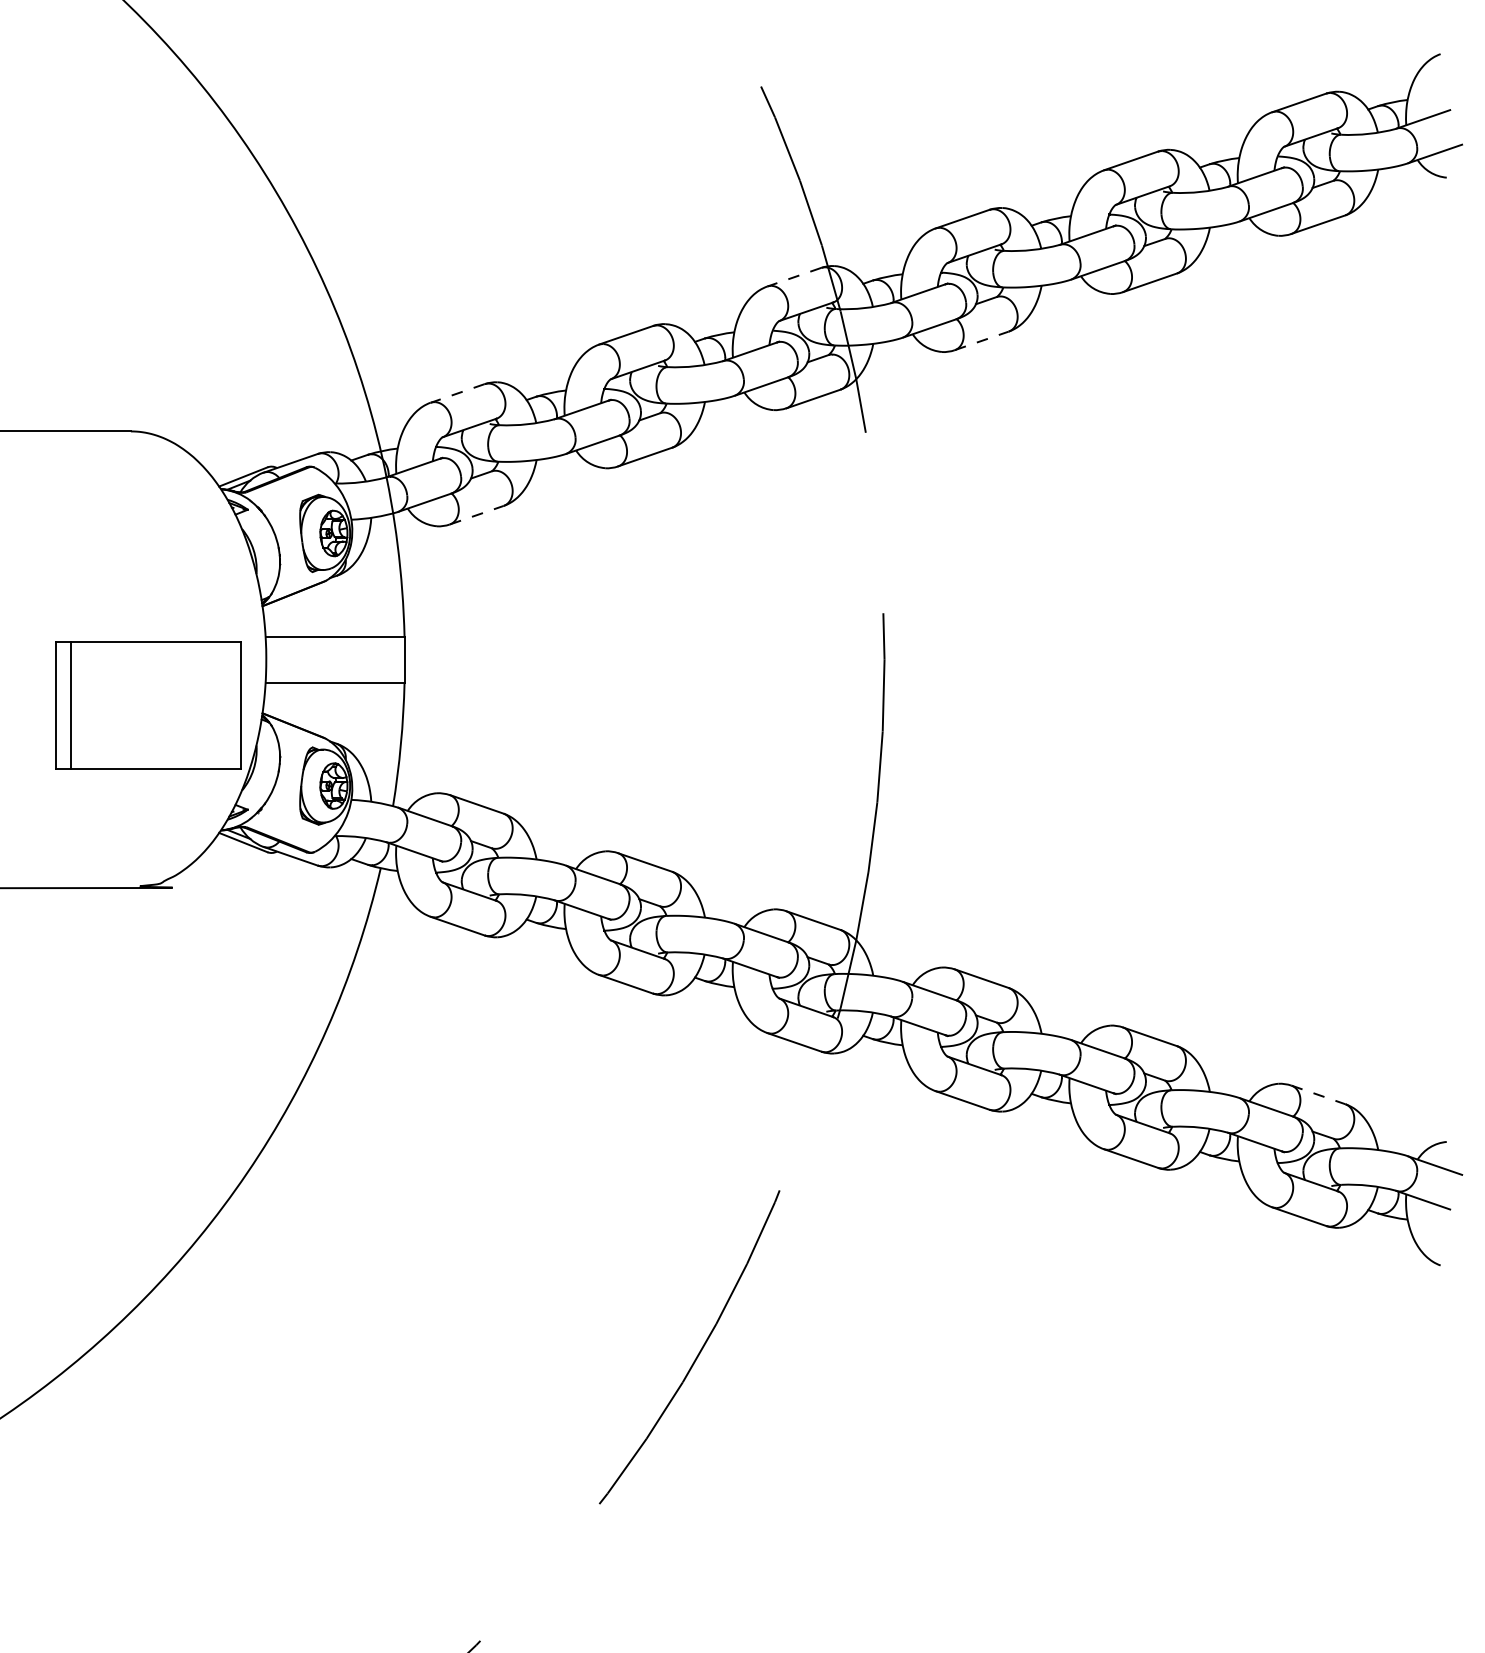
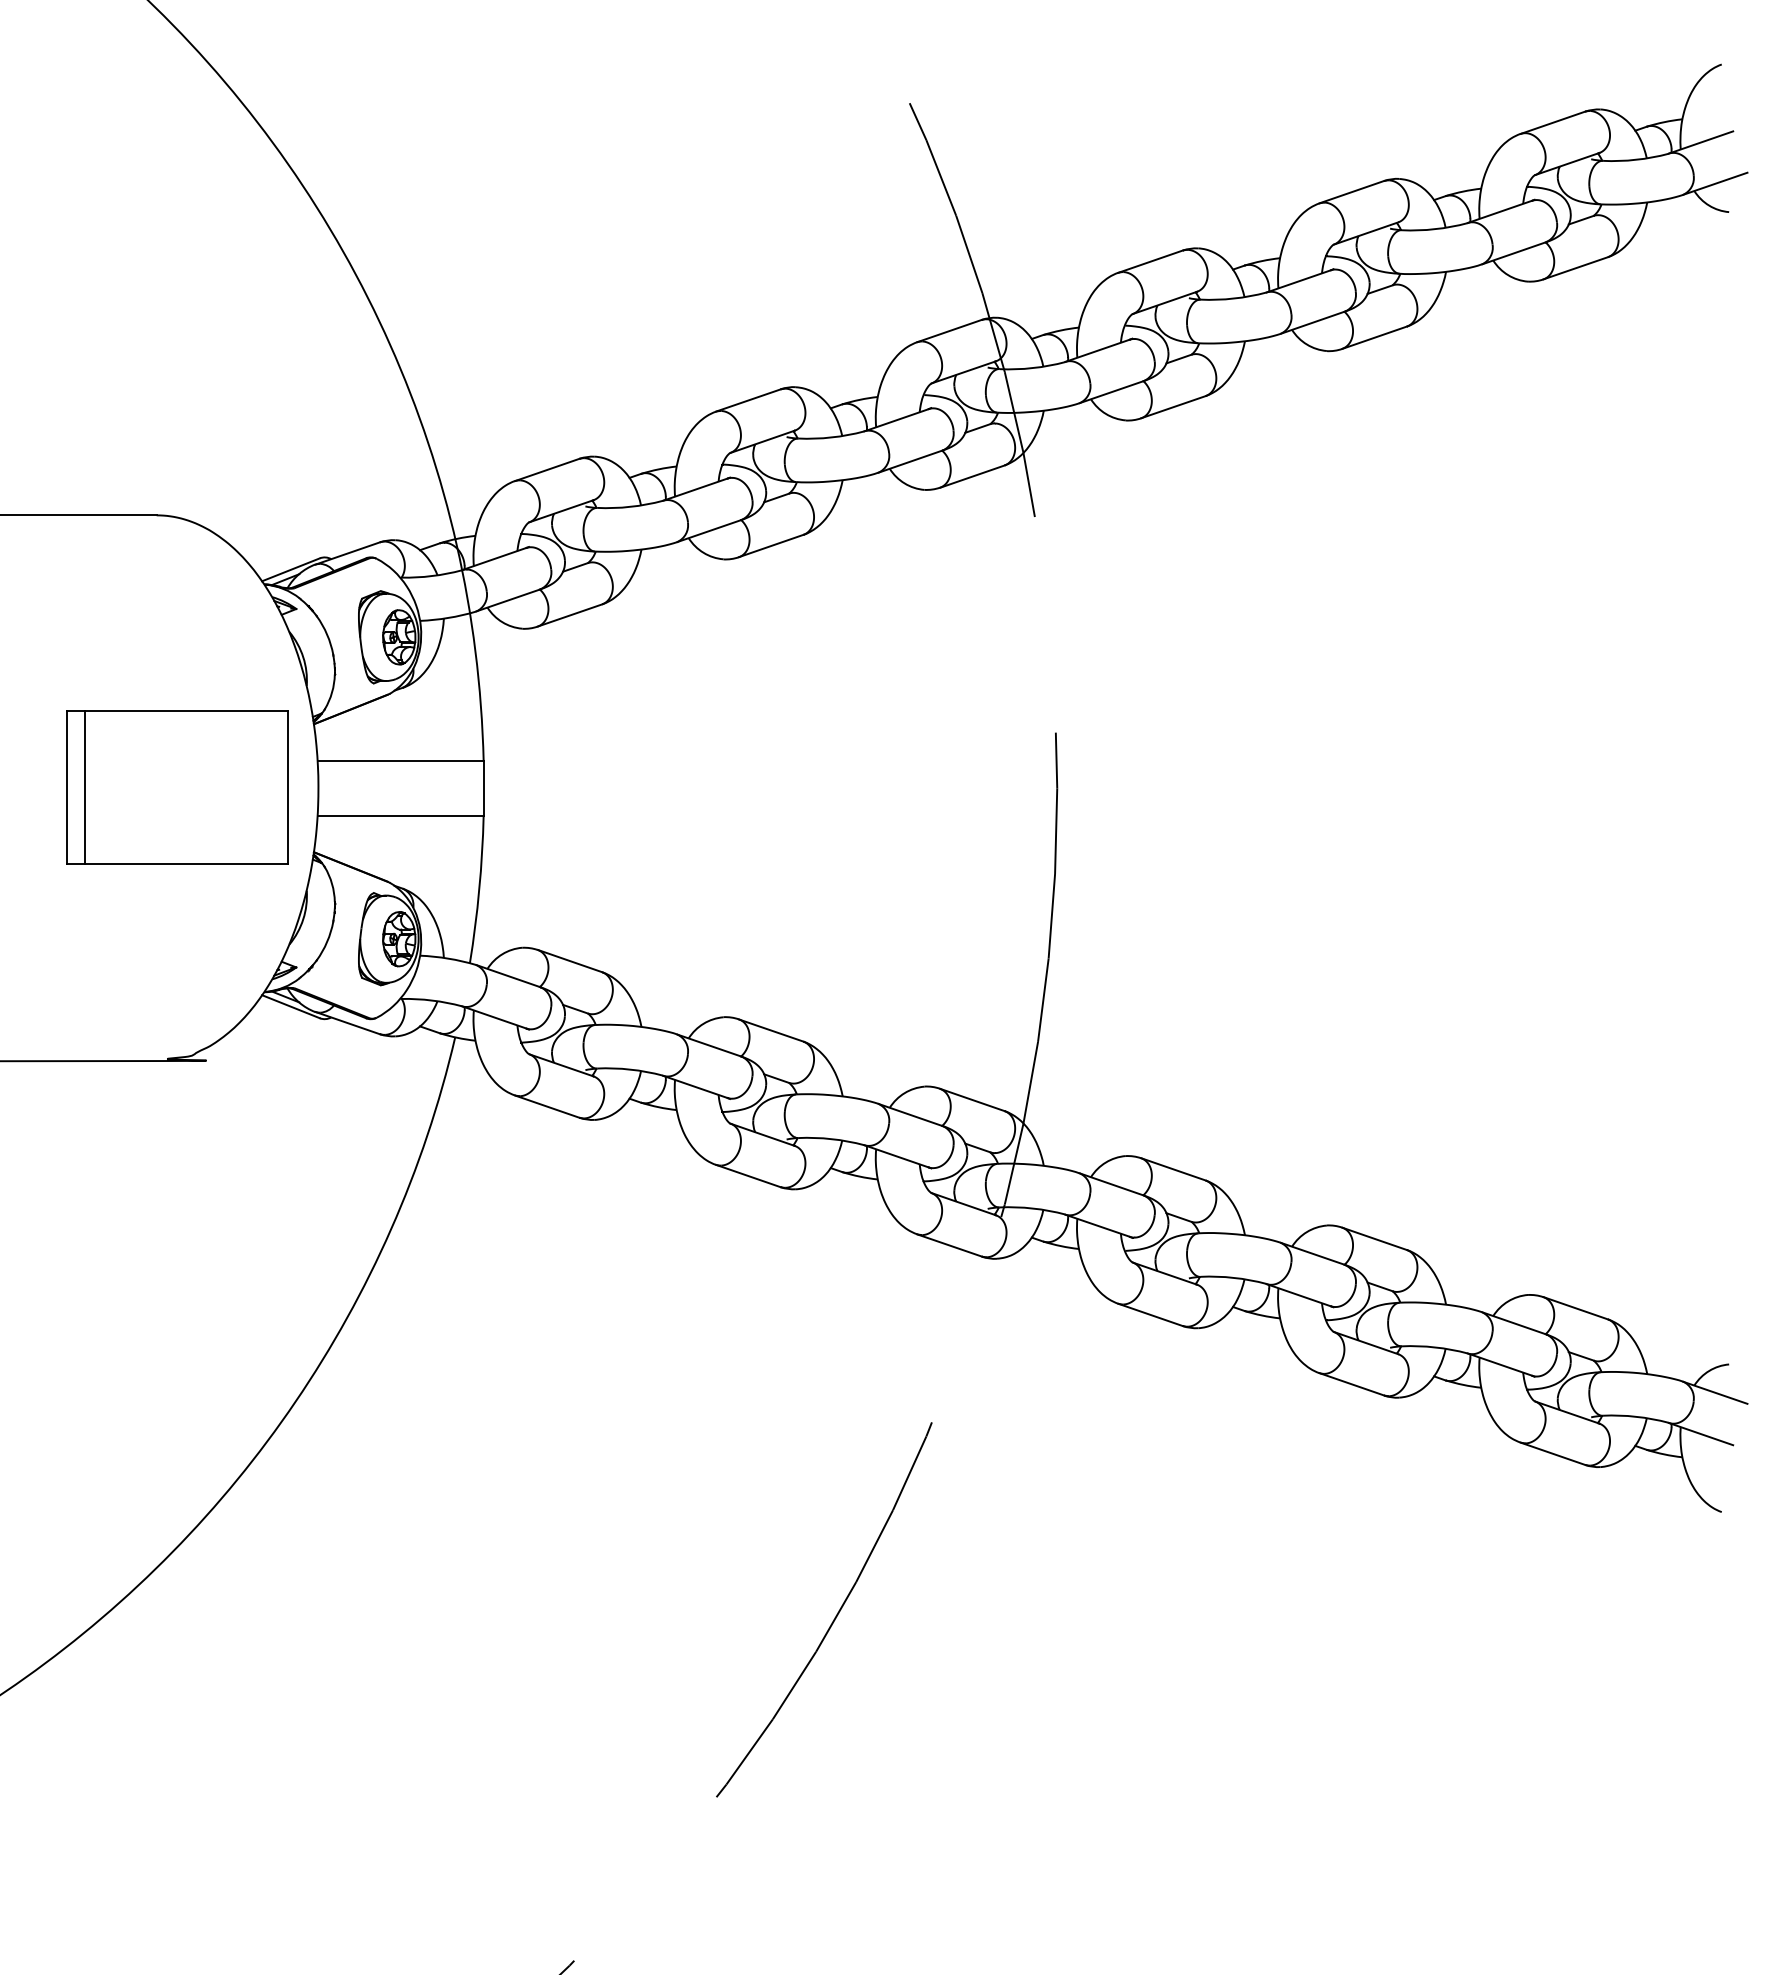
line: (794, 277) -> (949, 331), dashed -> solid
line: (981, 341) -> (1173, 407), dashed -> solid
line: (457, 393) -> (547, 469), dashed -> solid
line: (477, 515) -> (570, 615), dashed -> solid
part: (148, 705) -> (177, 787), moved
line: (1318, 1095) -> (1575, 1308), dashed -> solid

